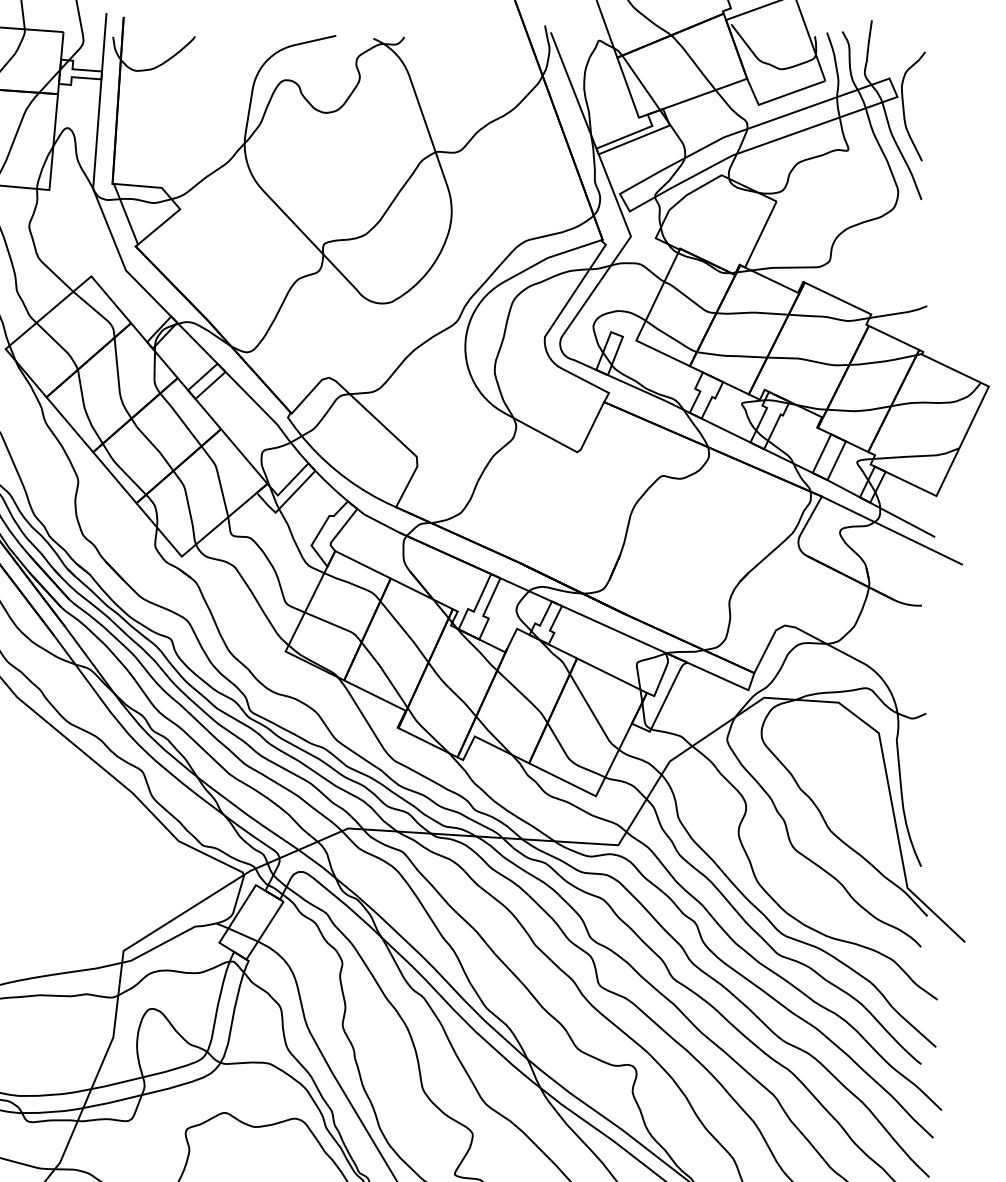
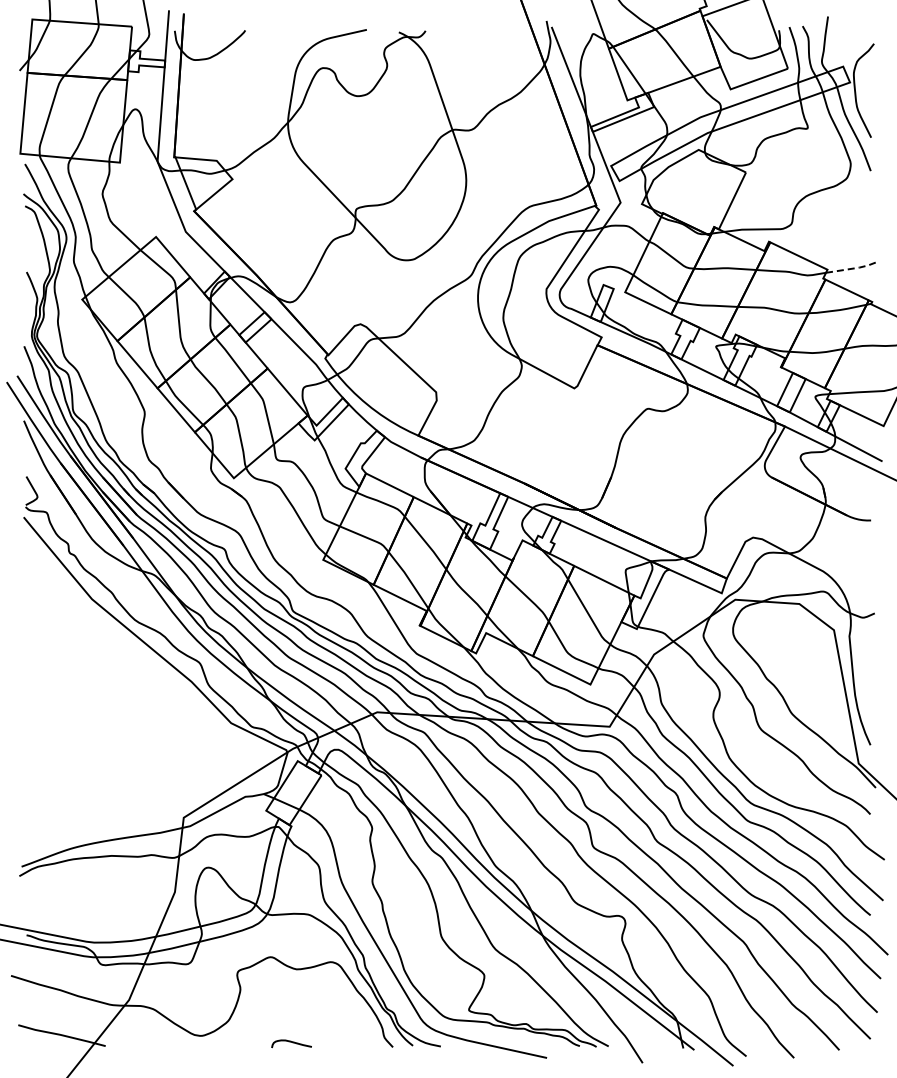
line: (900, 312) -> (852, 268), solid -> dashed

